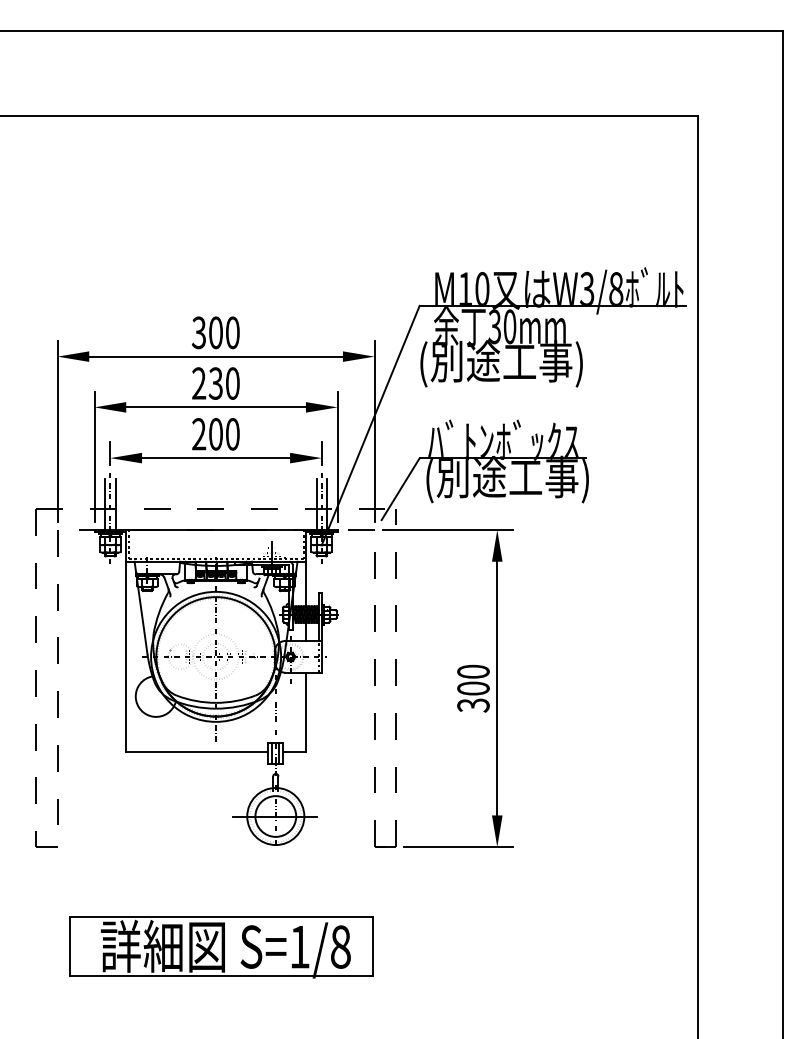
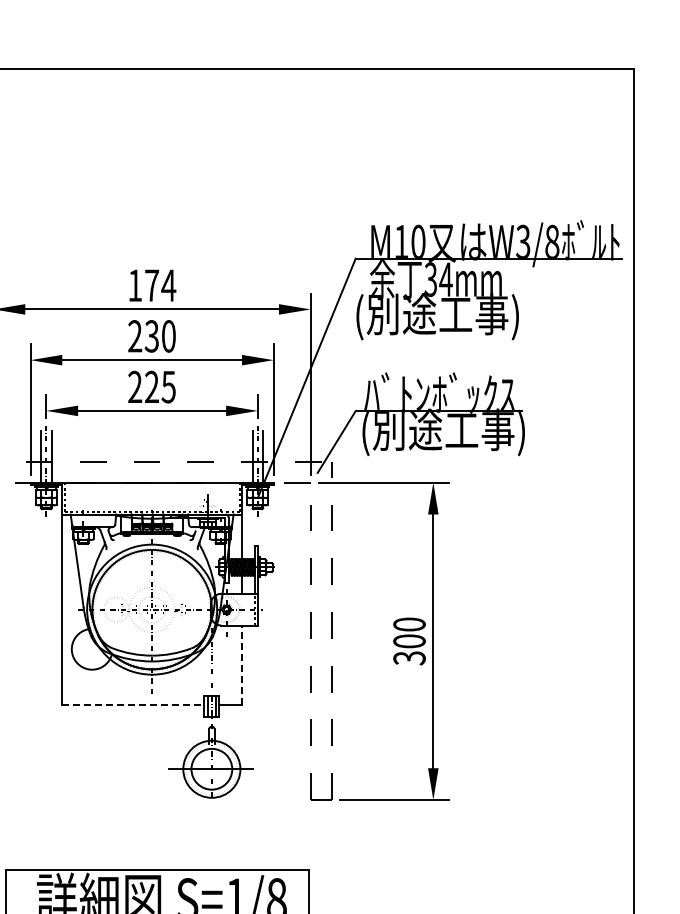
text: (509, 326) -> (445, 279), 30mm -> 34mm
text: (216, 332) -> (152, 285), 300 -> 174
text: (224, 434) -> (160, 387), 200 -> 225
line: (305, 712) -> (241, 665), solid -> dashed
line: (197, 752) -> (133, 705), solid -> dashed

